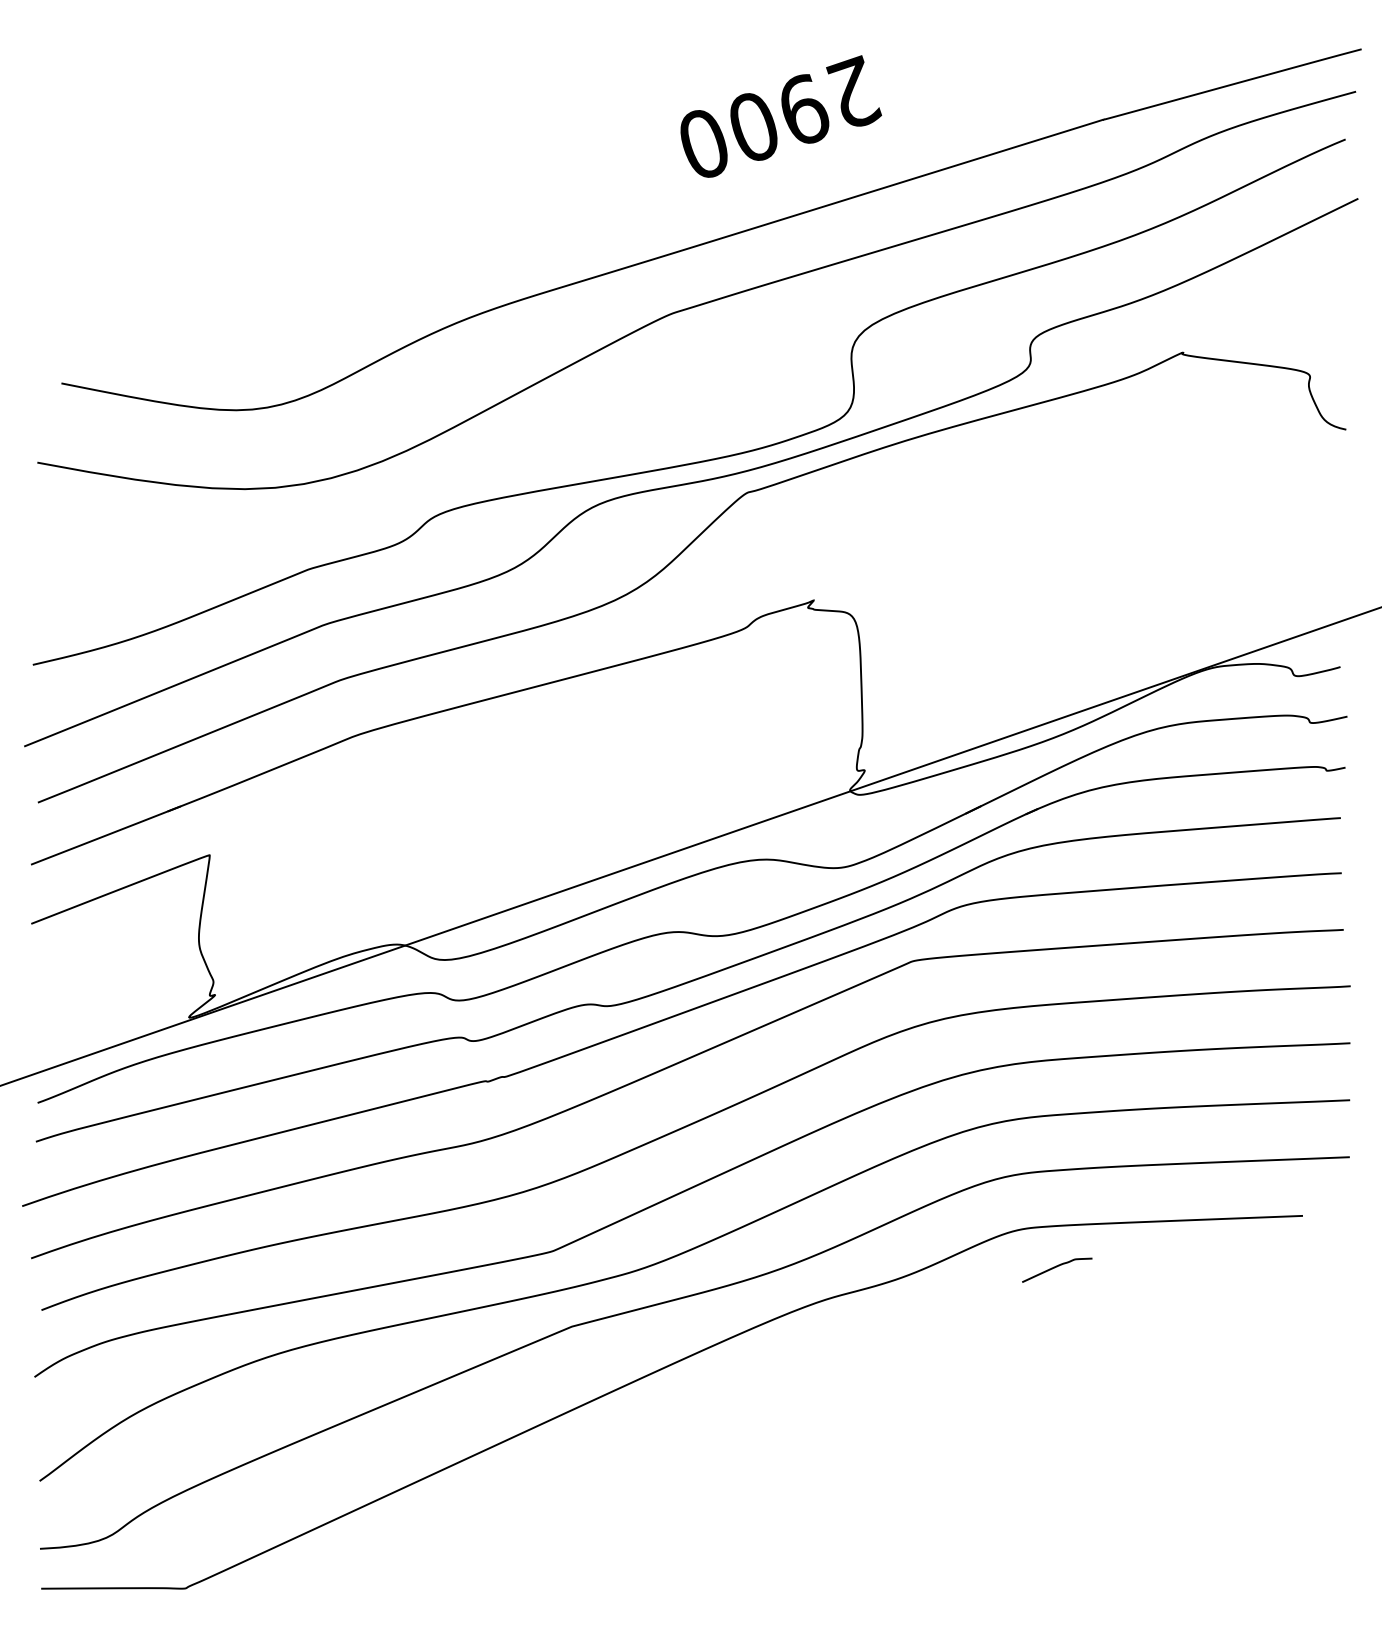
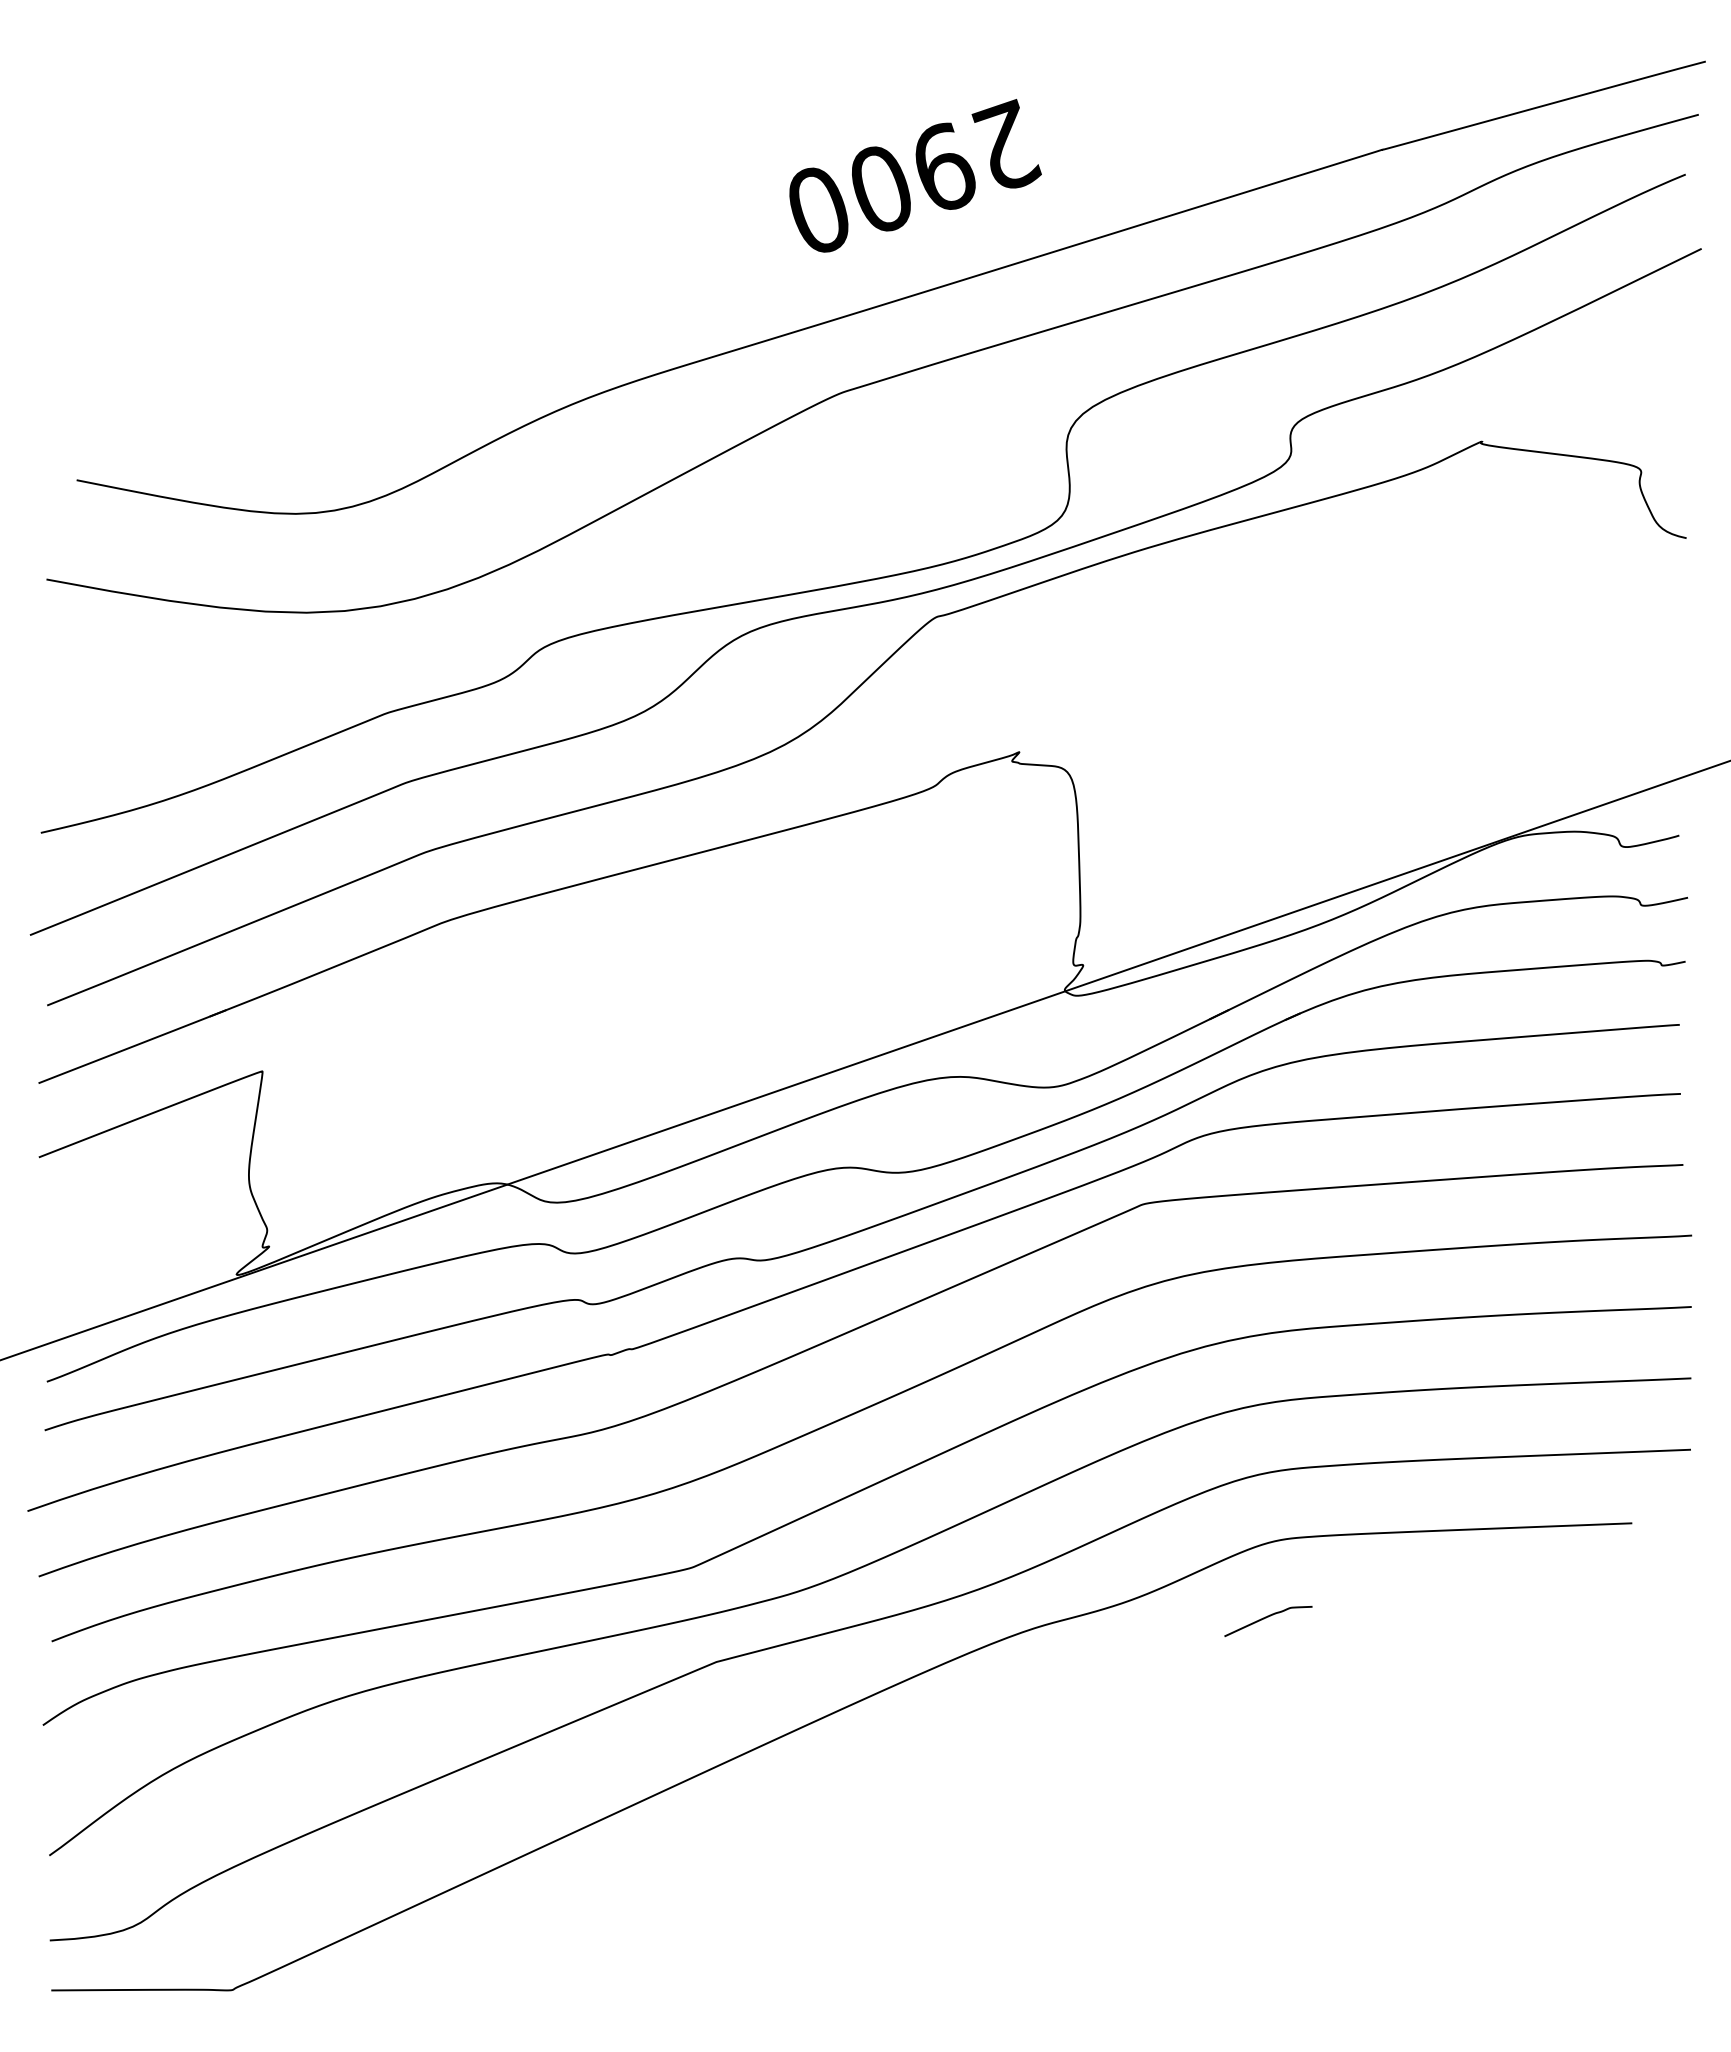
text: (781, 116) -> (915, 175), moved
curve: (1055, 1267) -> (1266, 1618), moved

